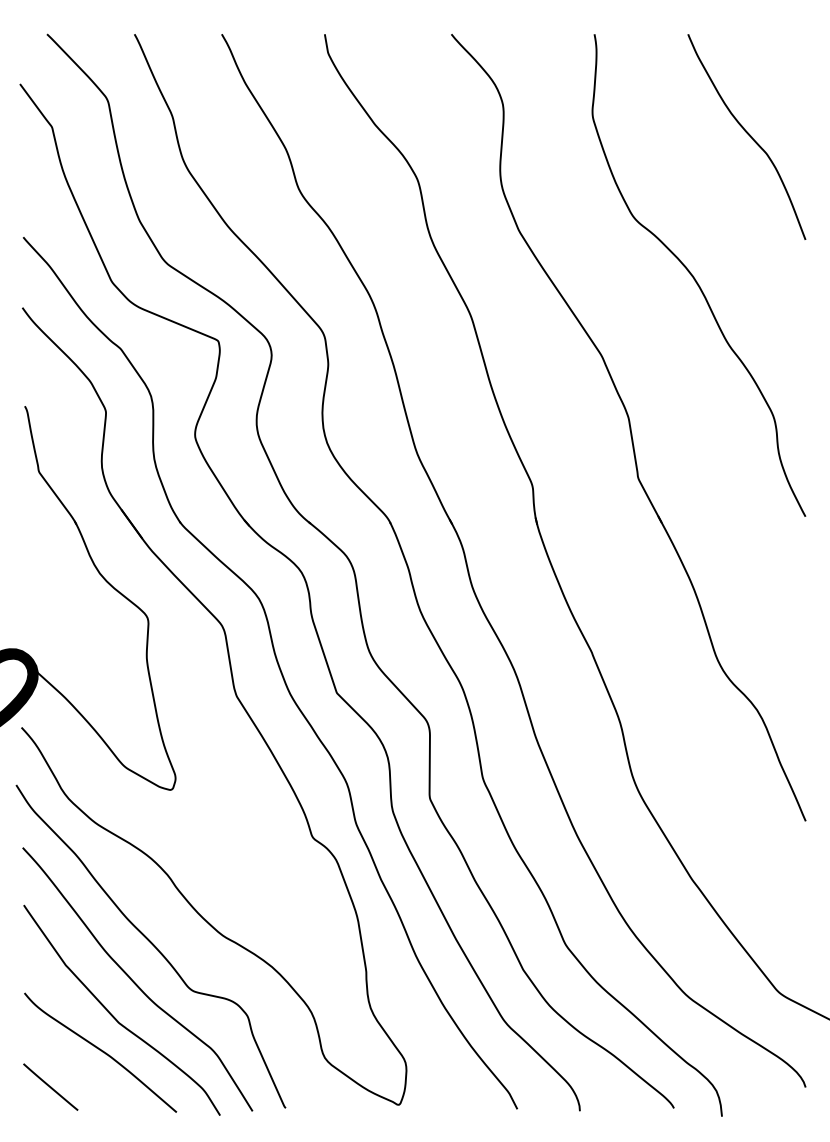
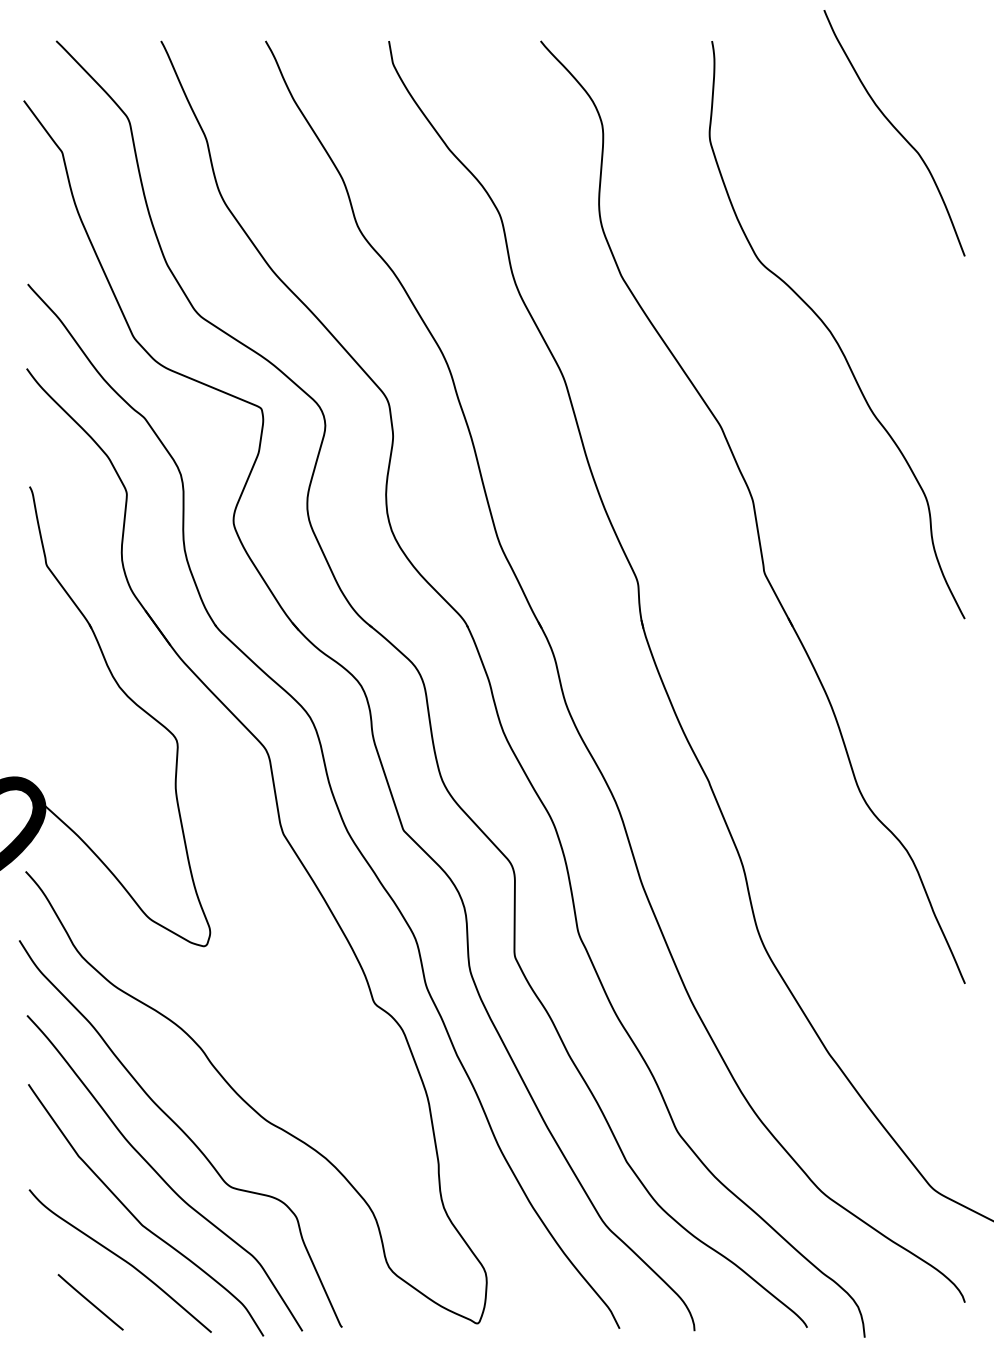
curve: (748, 135) -> (896, 131), moved
line: (50, 1087) -> (90, 1302), moved

